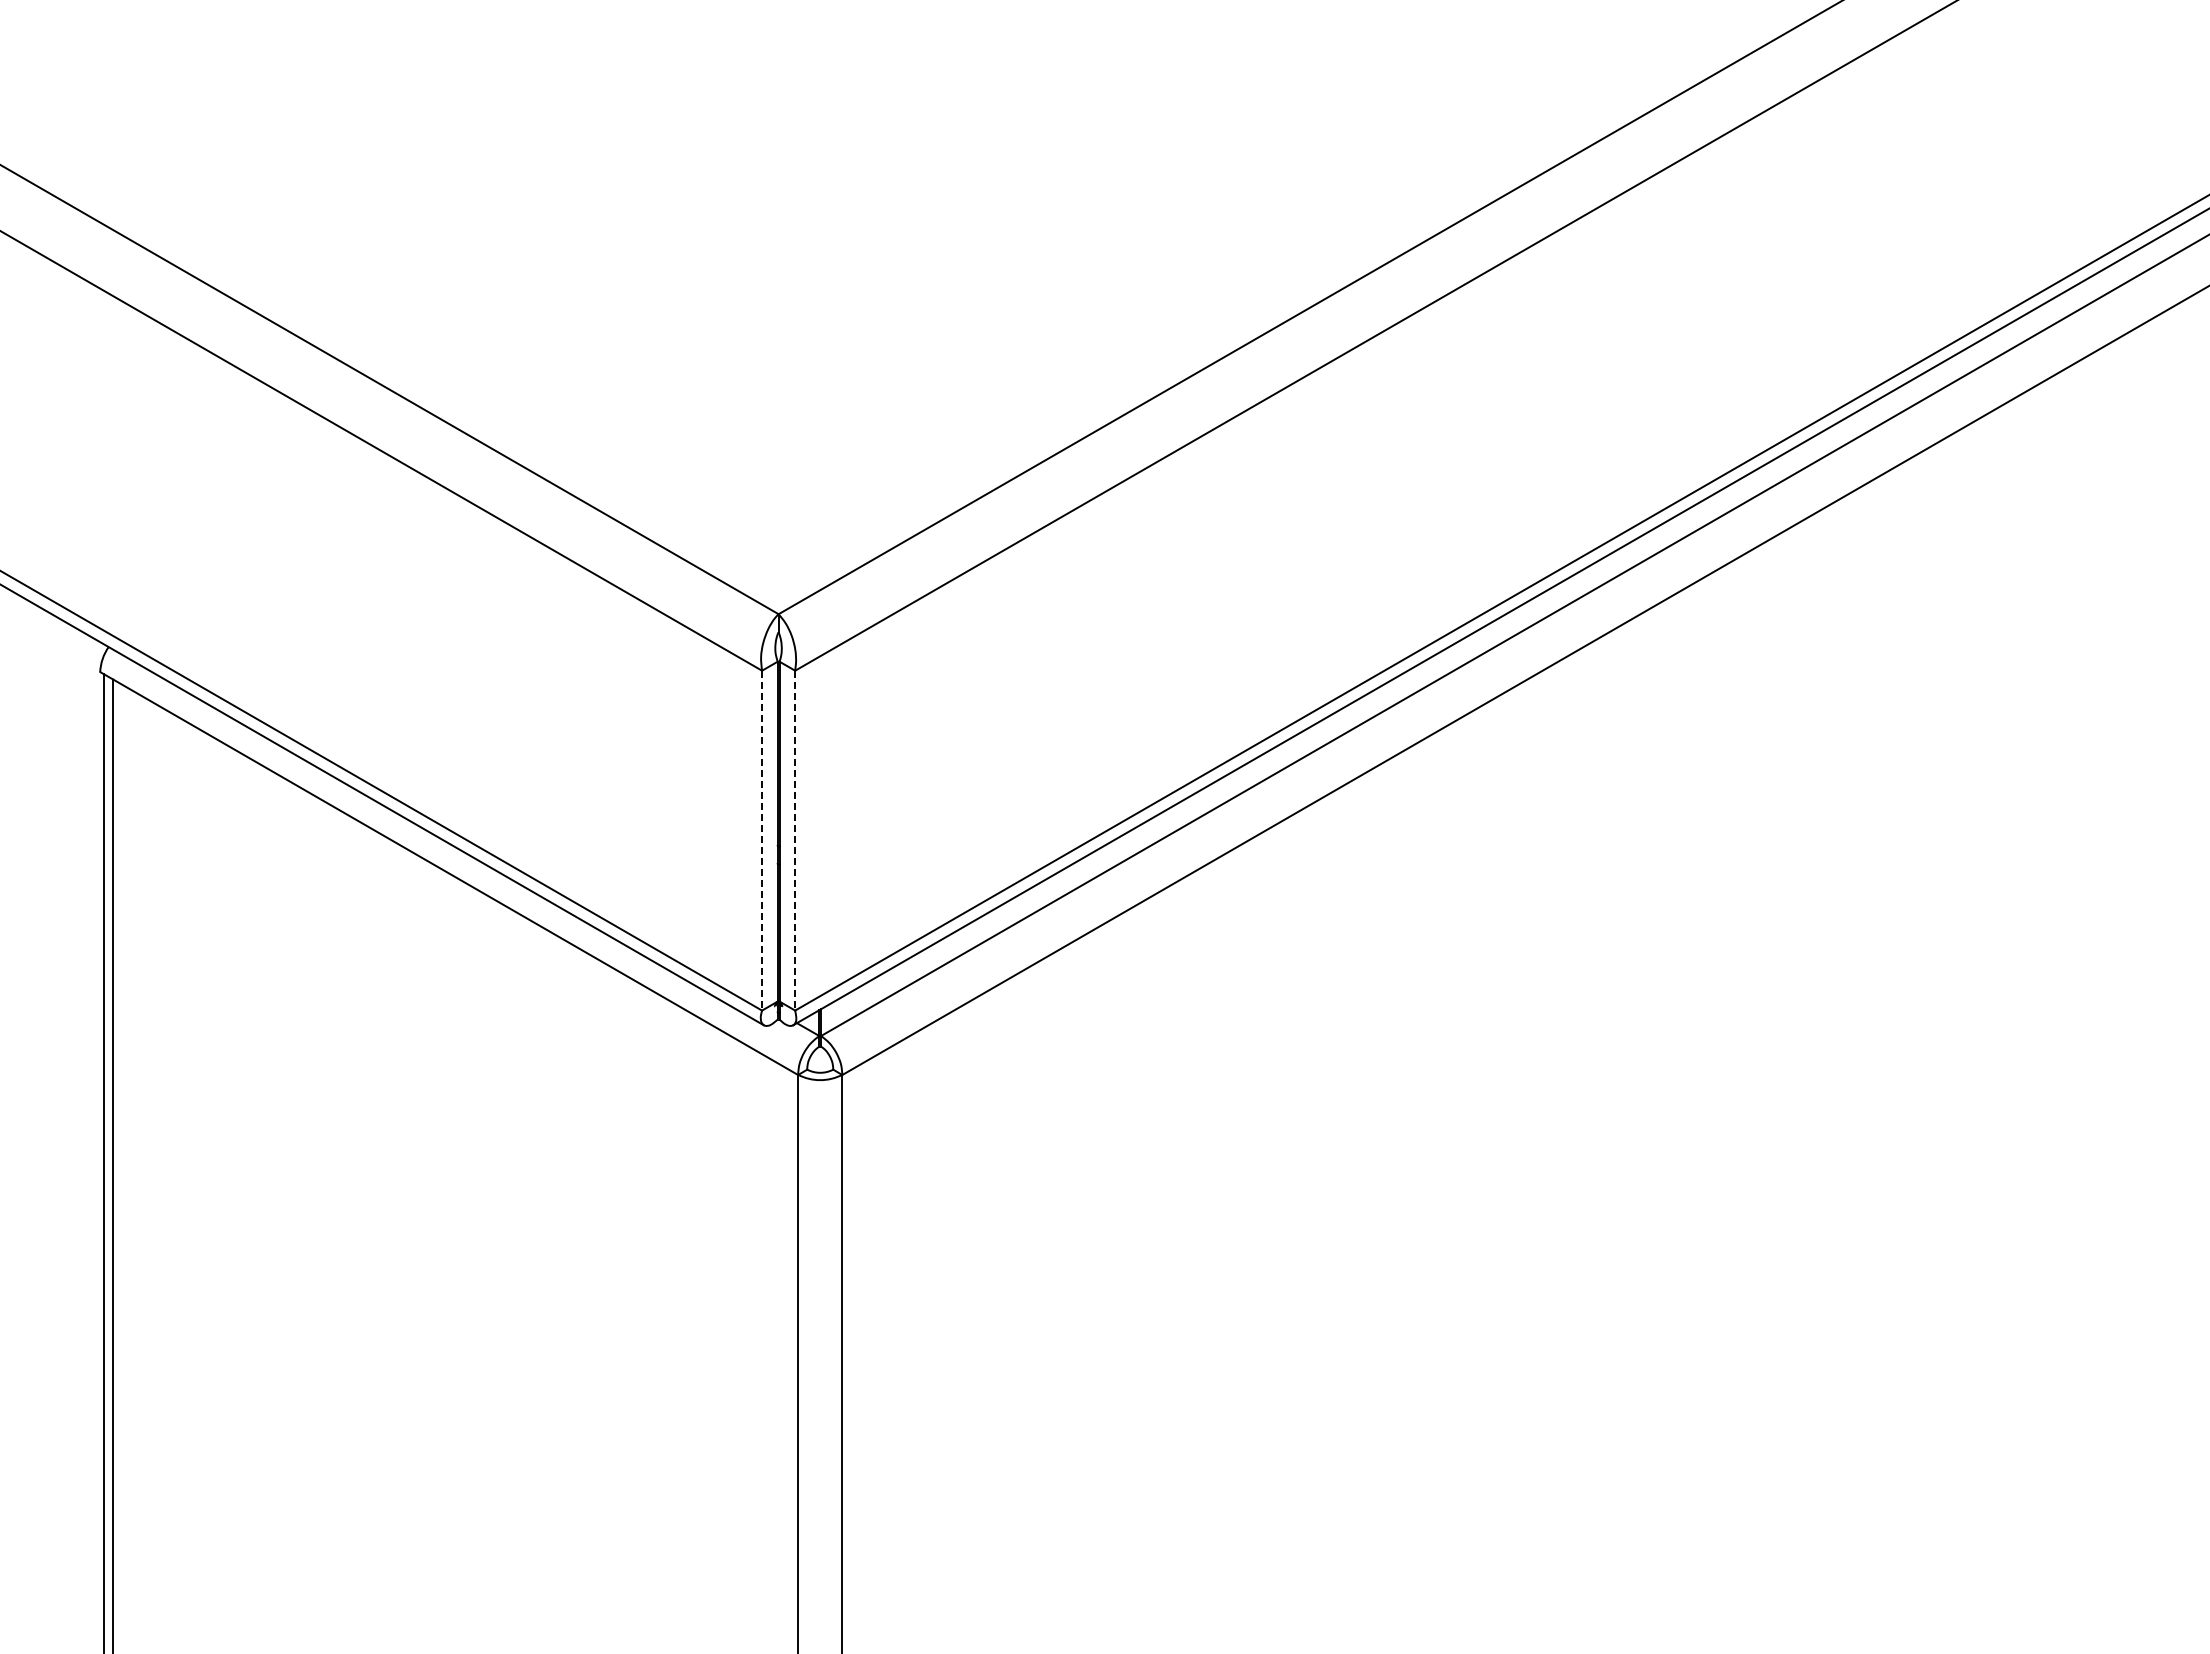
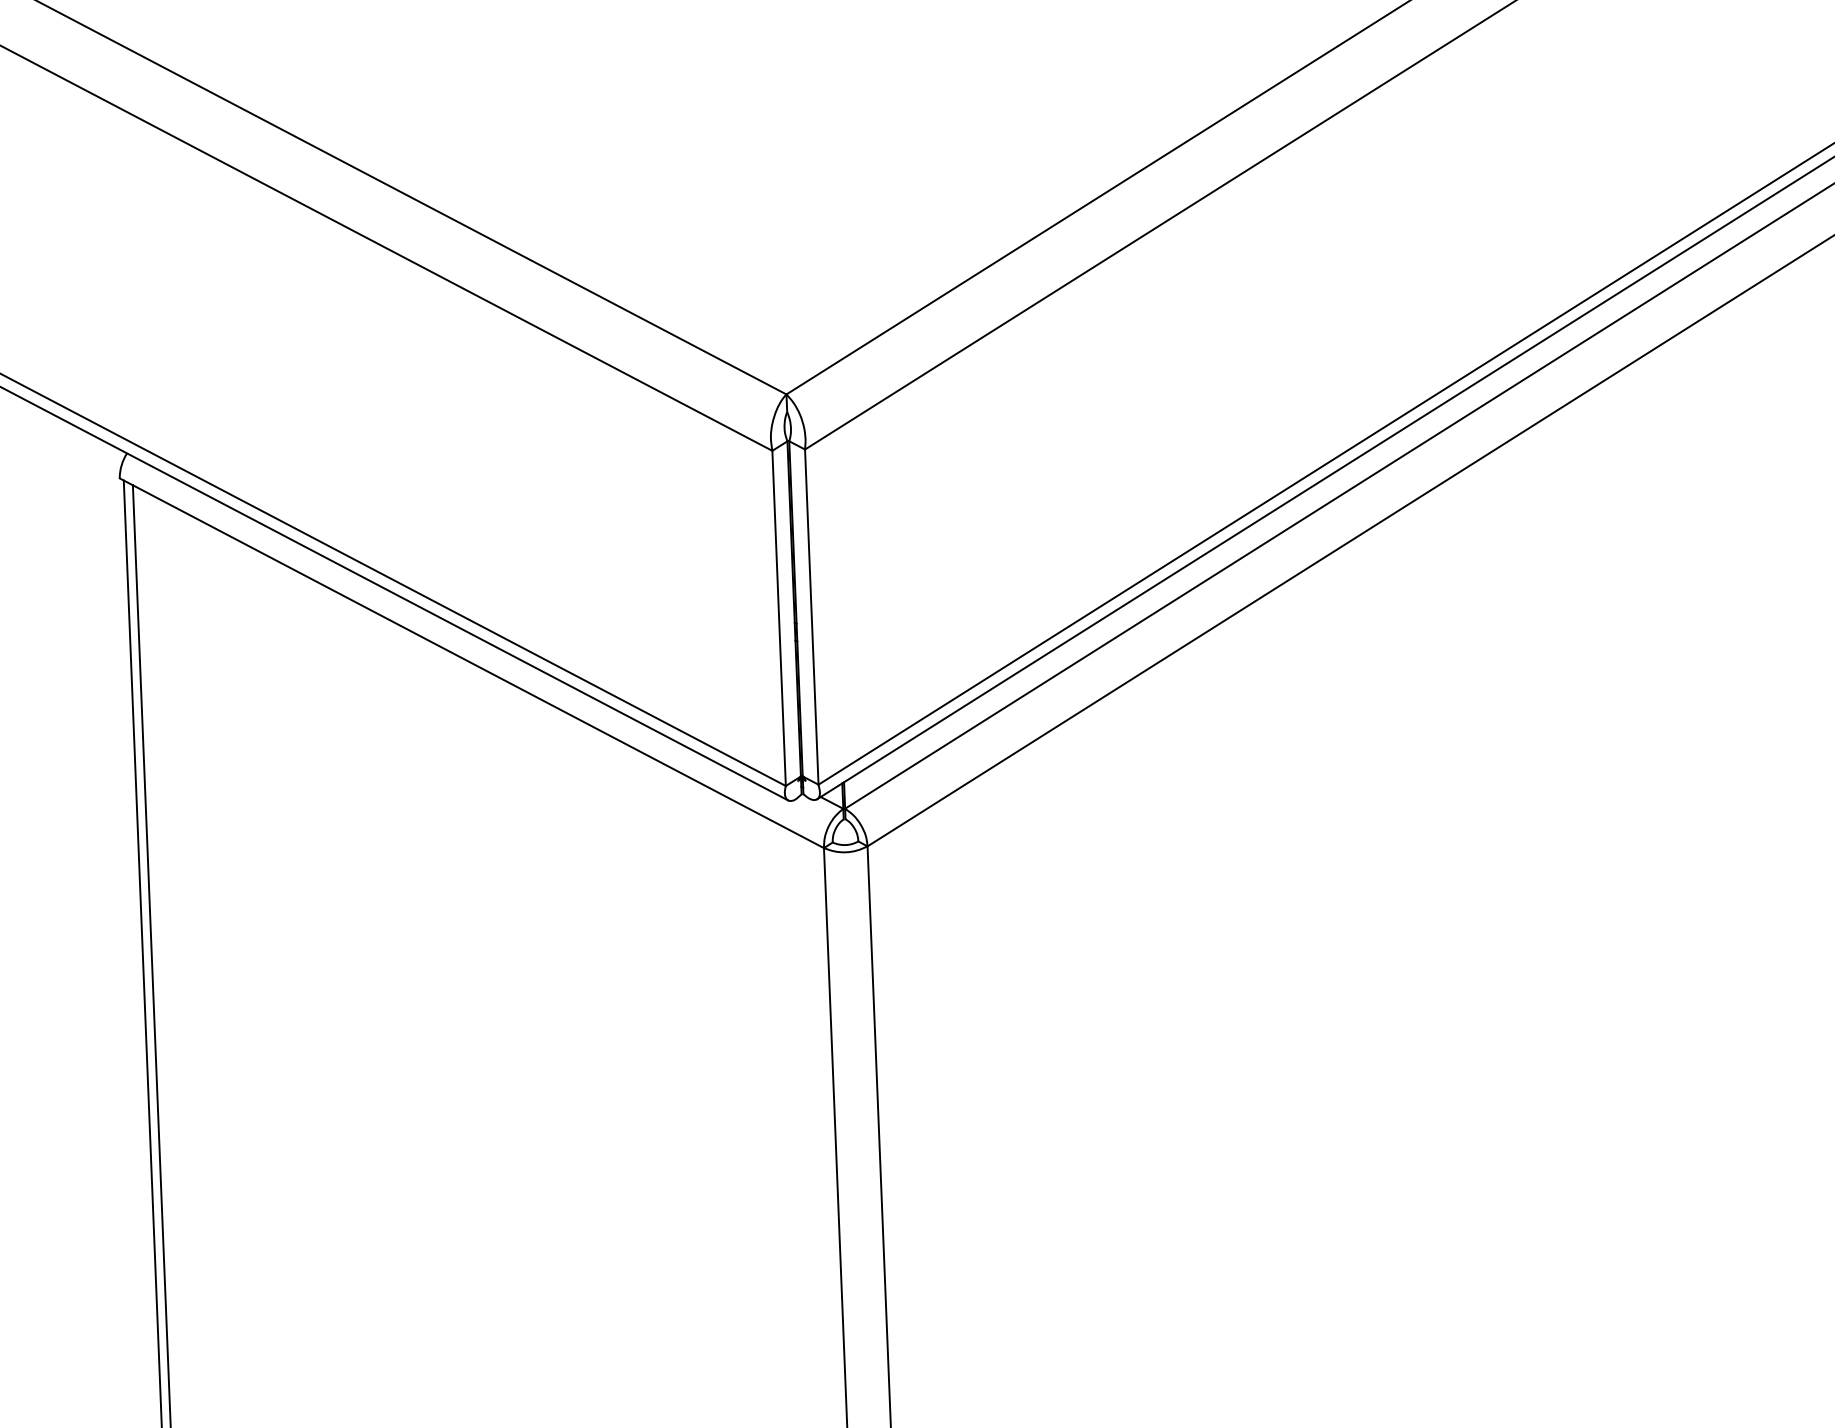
line: (762, 840) -> (779, 618), dashed -> solid
line: (795, 840) -> (812, 616), dashed -> solid

